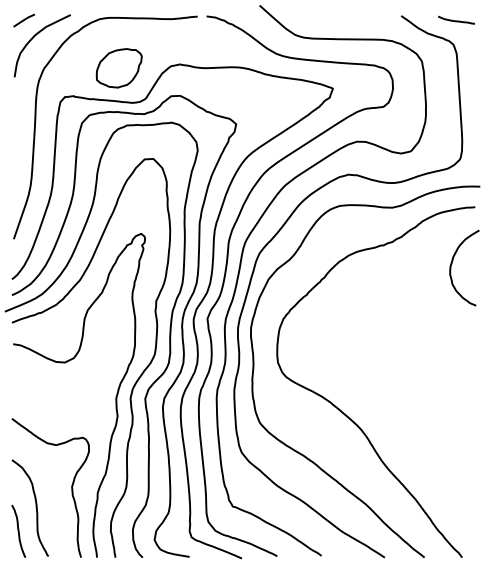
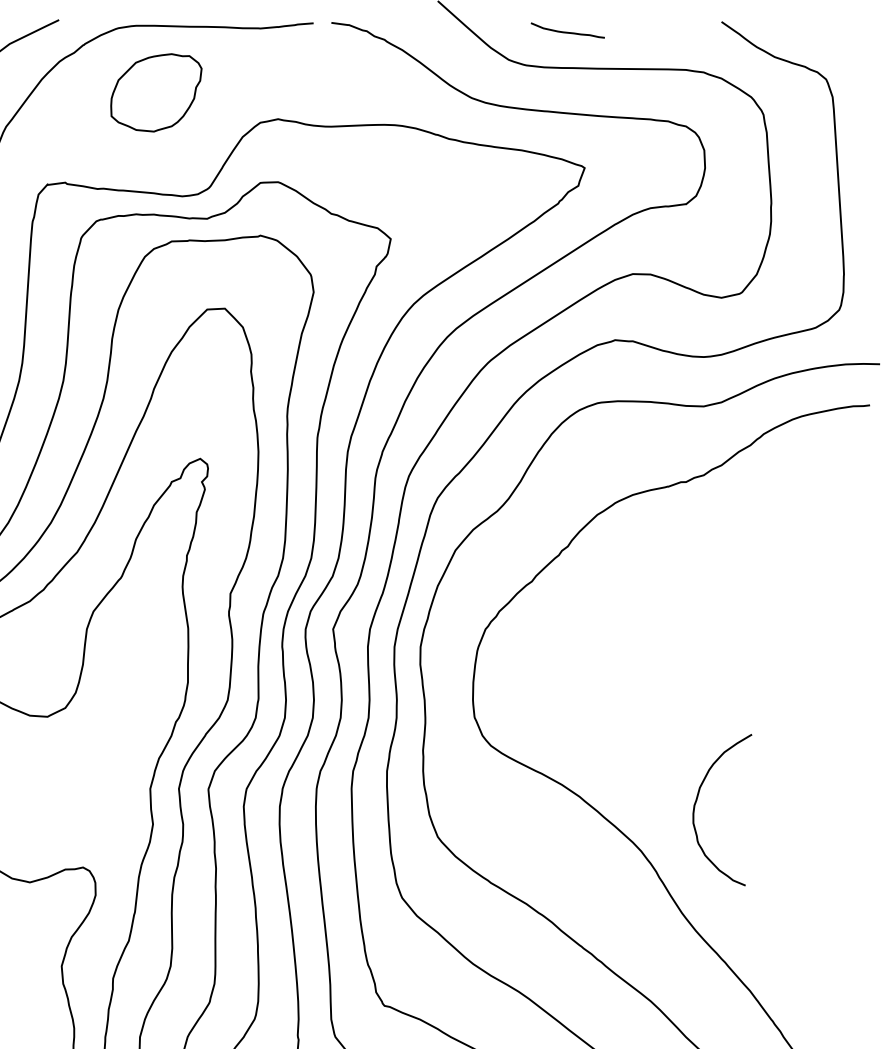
curve: (456, 20) -> (567, 31), moved
part: (118, 68) -> (154, 93), moved
curve: (452, 264) -> (698, 802), moved

